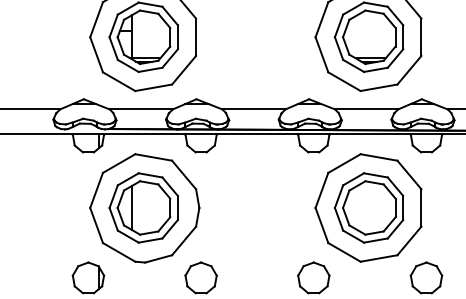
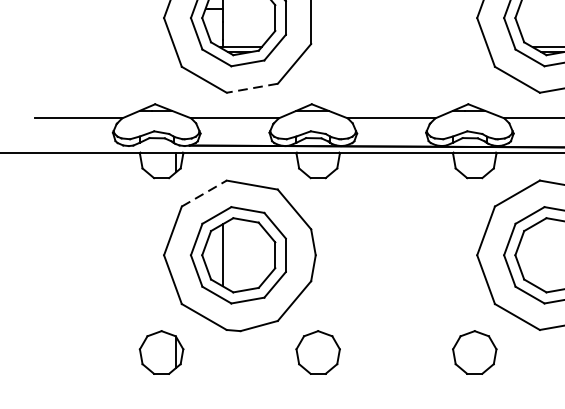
line: (153, 87) -> (251, 87), solid -> dashed
line: (119, 163) -> (204, 193), solid -> dashed

